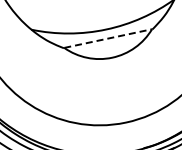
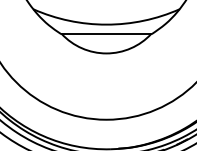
line: (108, 38) -> (106, 33), dashed -> solid

